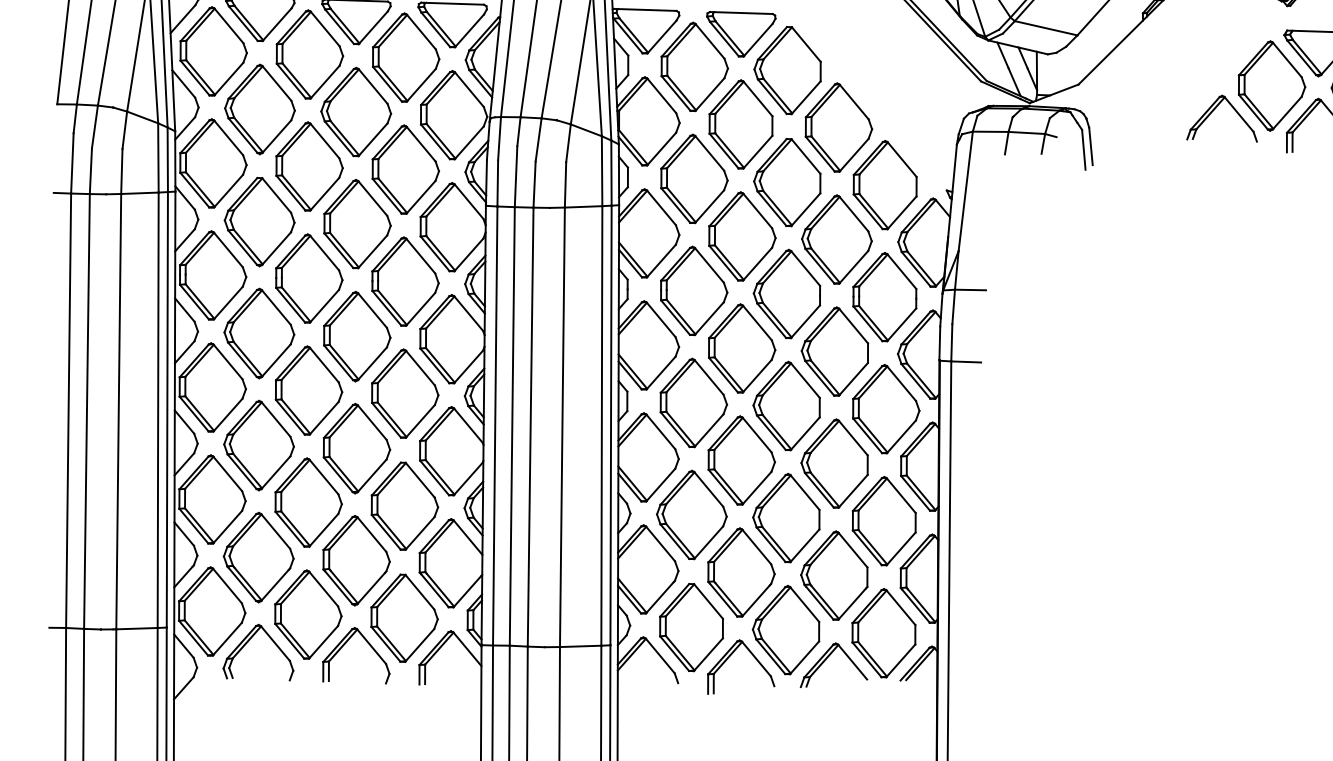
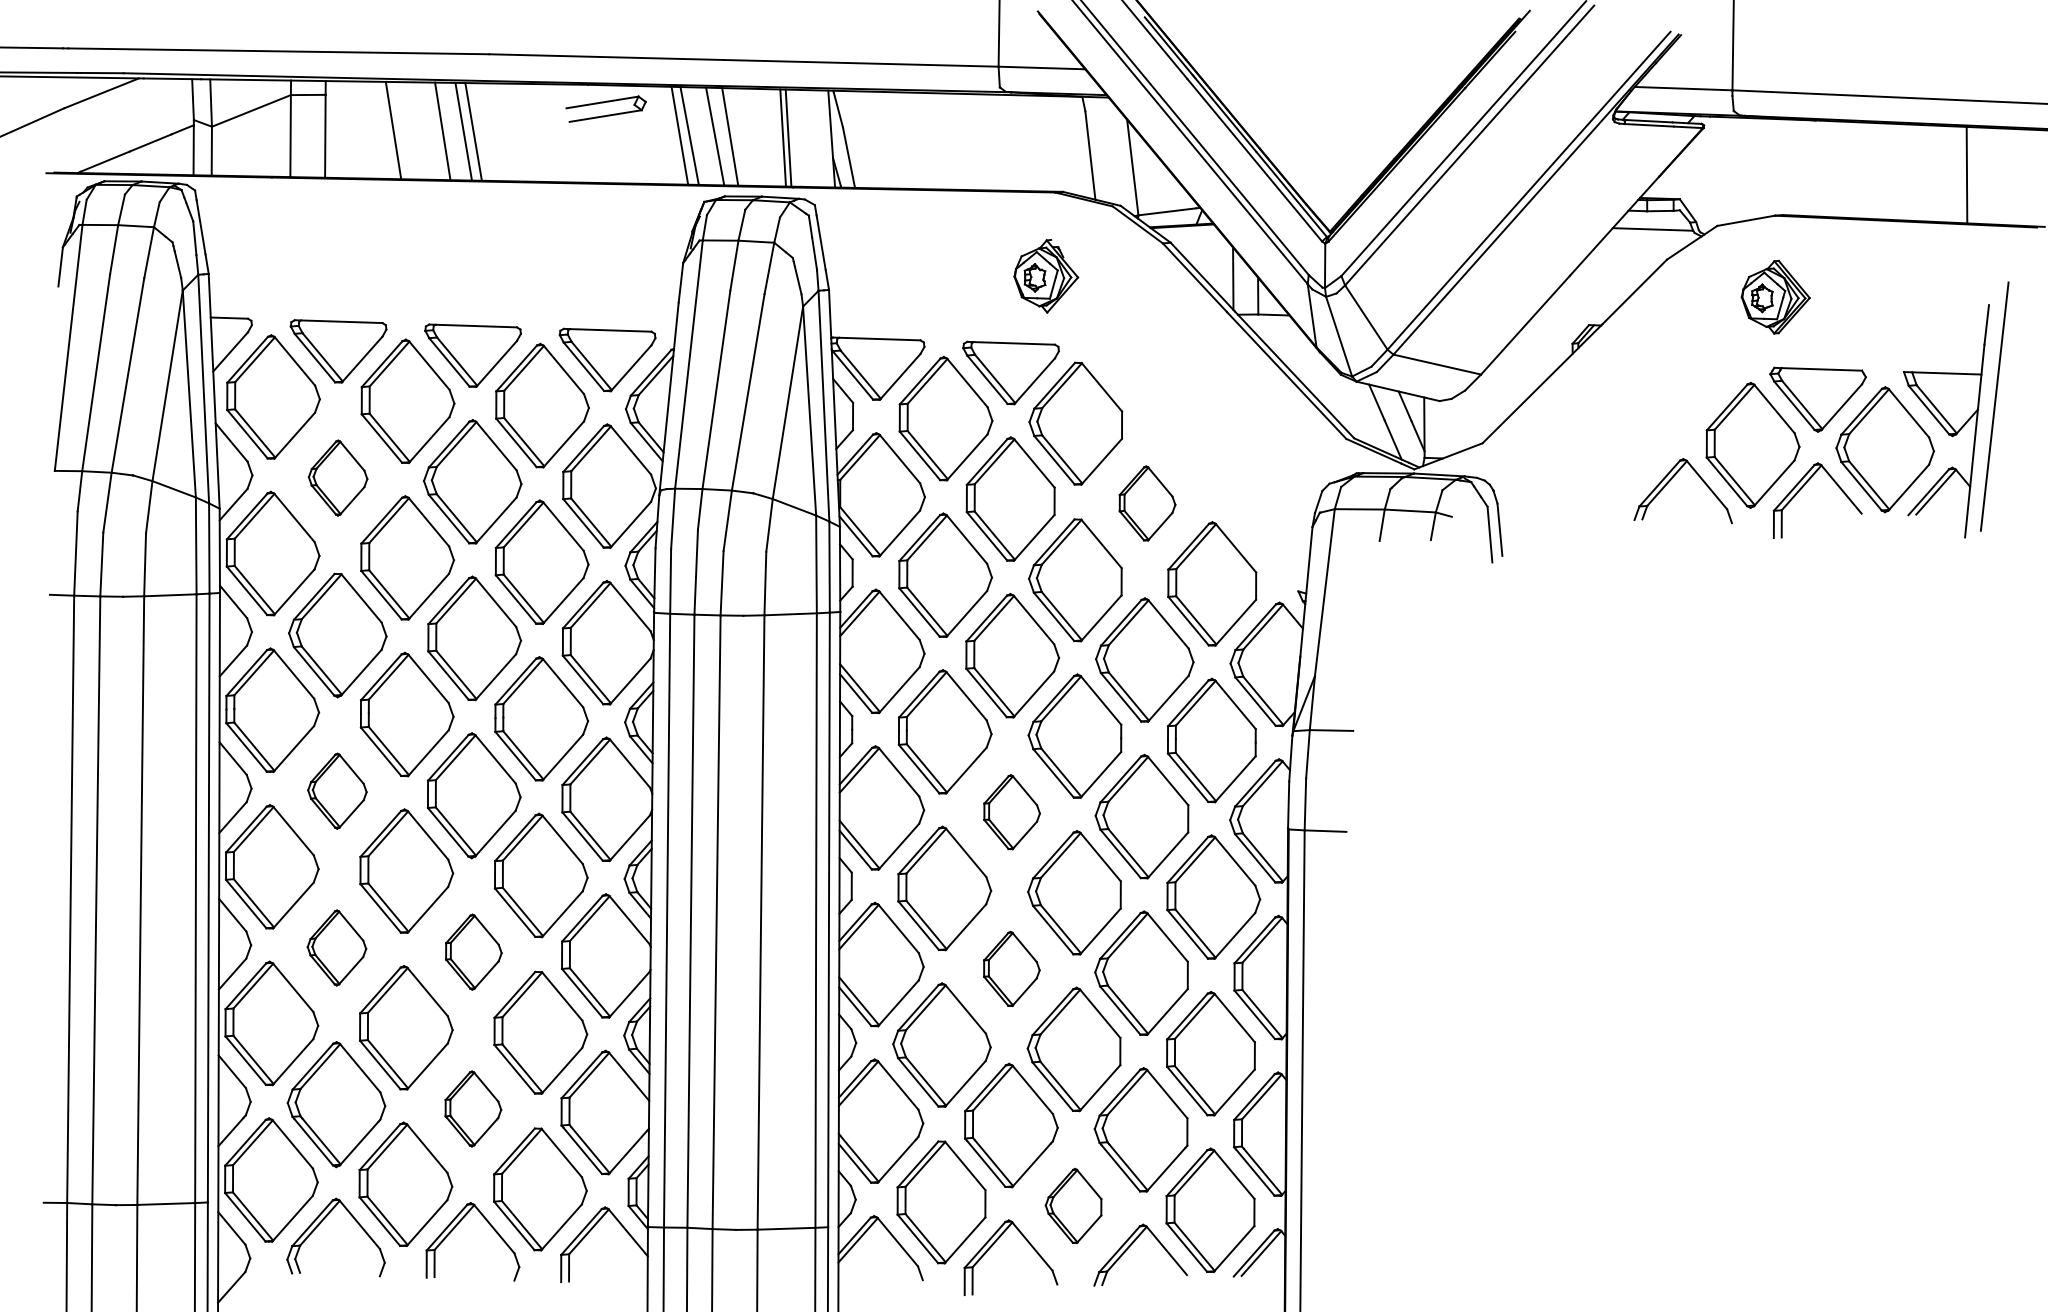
part: (259, 109) -> (337, 477), size x0.6
part: (838, 127) -> (1147, 503), size x0.6
part: (259, 332) -> (337, 790), size x0.6
part: (741, 347) -> (1011, 811), size x0.6
part: (258, 445) -> (336, 947), size x0.6
part: (356, 448) -> (473, 951), size x0.6
part: (741, 460) -> (1011, 968), size x0.6
part: (356, 560) -> (473, 1108), size x0.6
part: (785, 629) -> (1073, 1205), size x0.6

